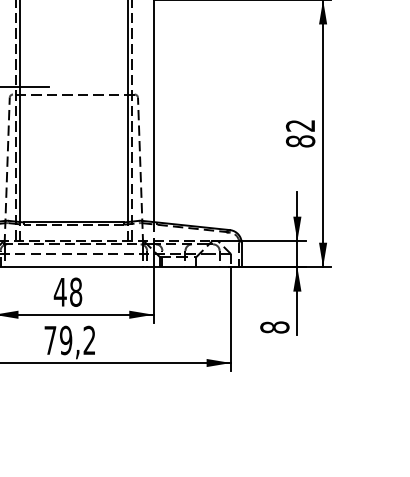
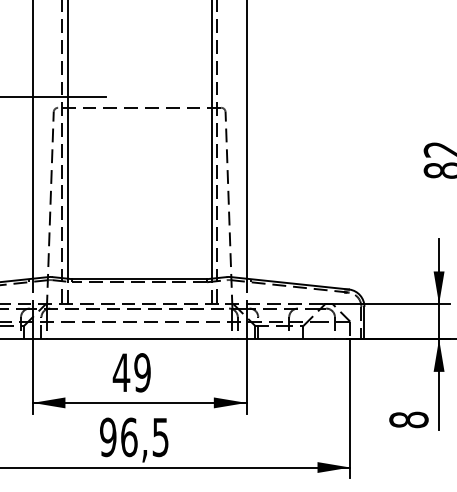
text: (75, 291) -> (141, 371), 48 -> 49
text: (69, 340) -> (133, 437), 79,2 -> 96,5

